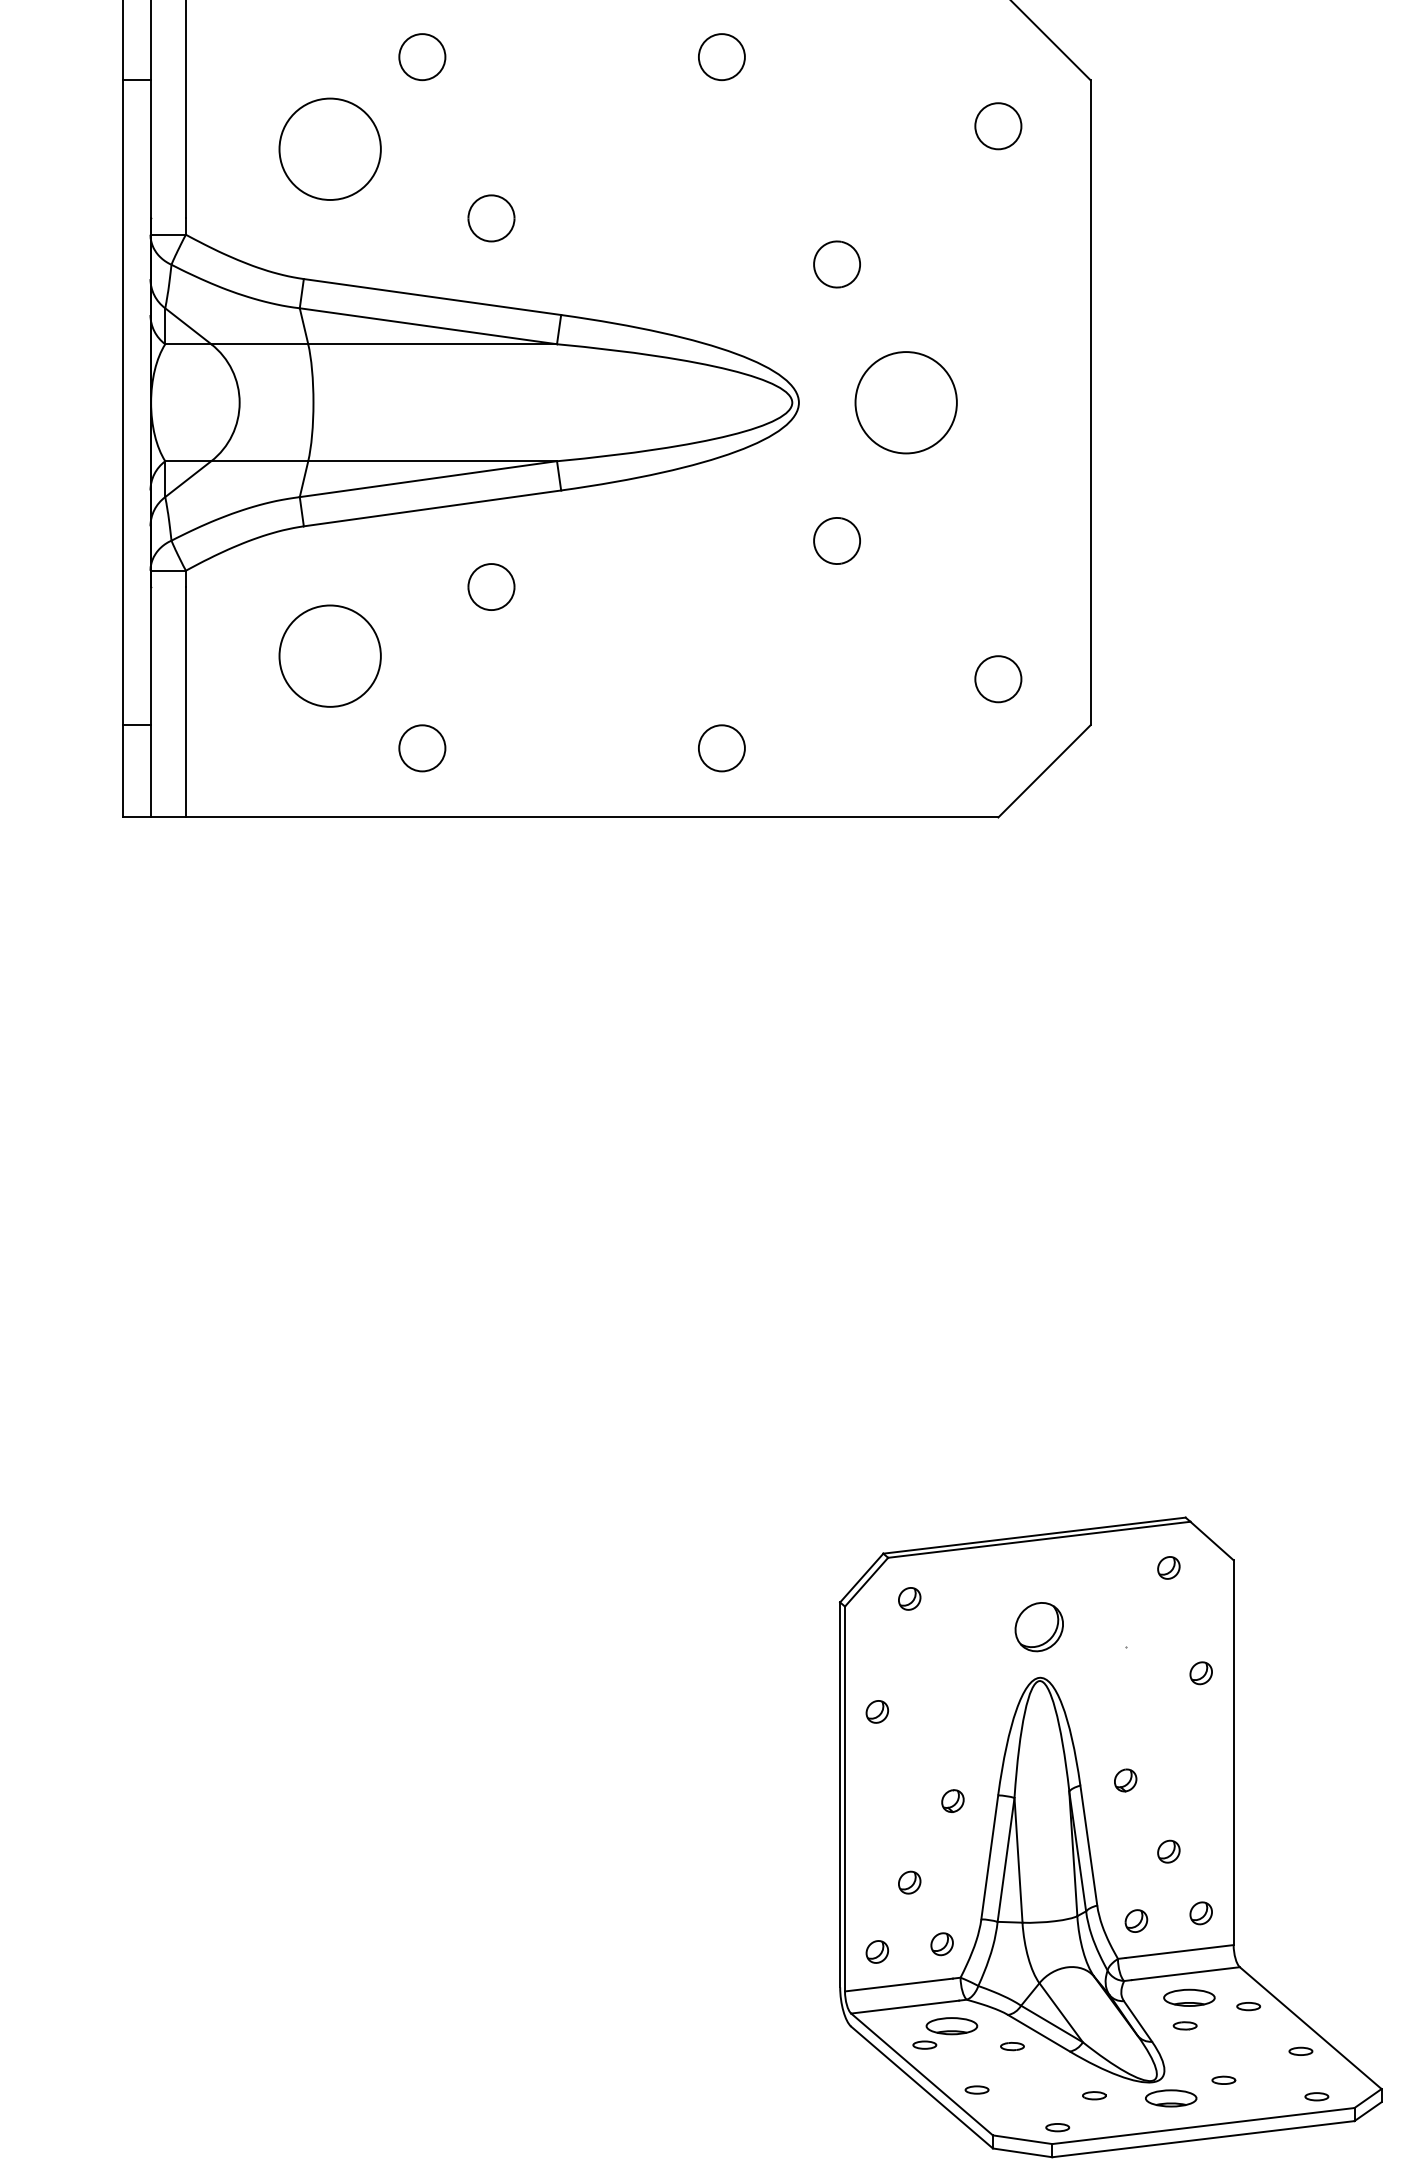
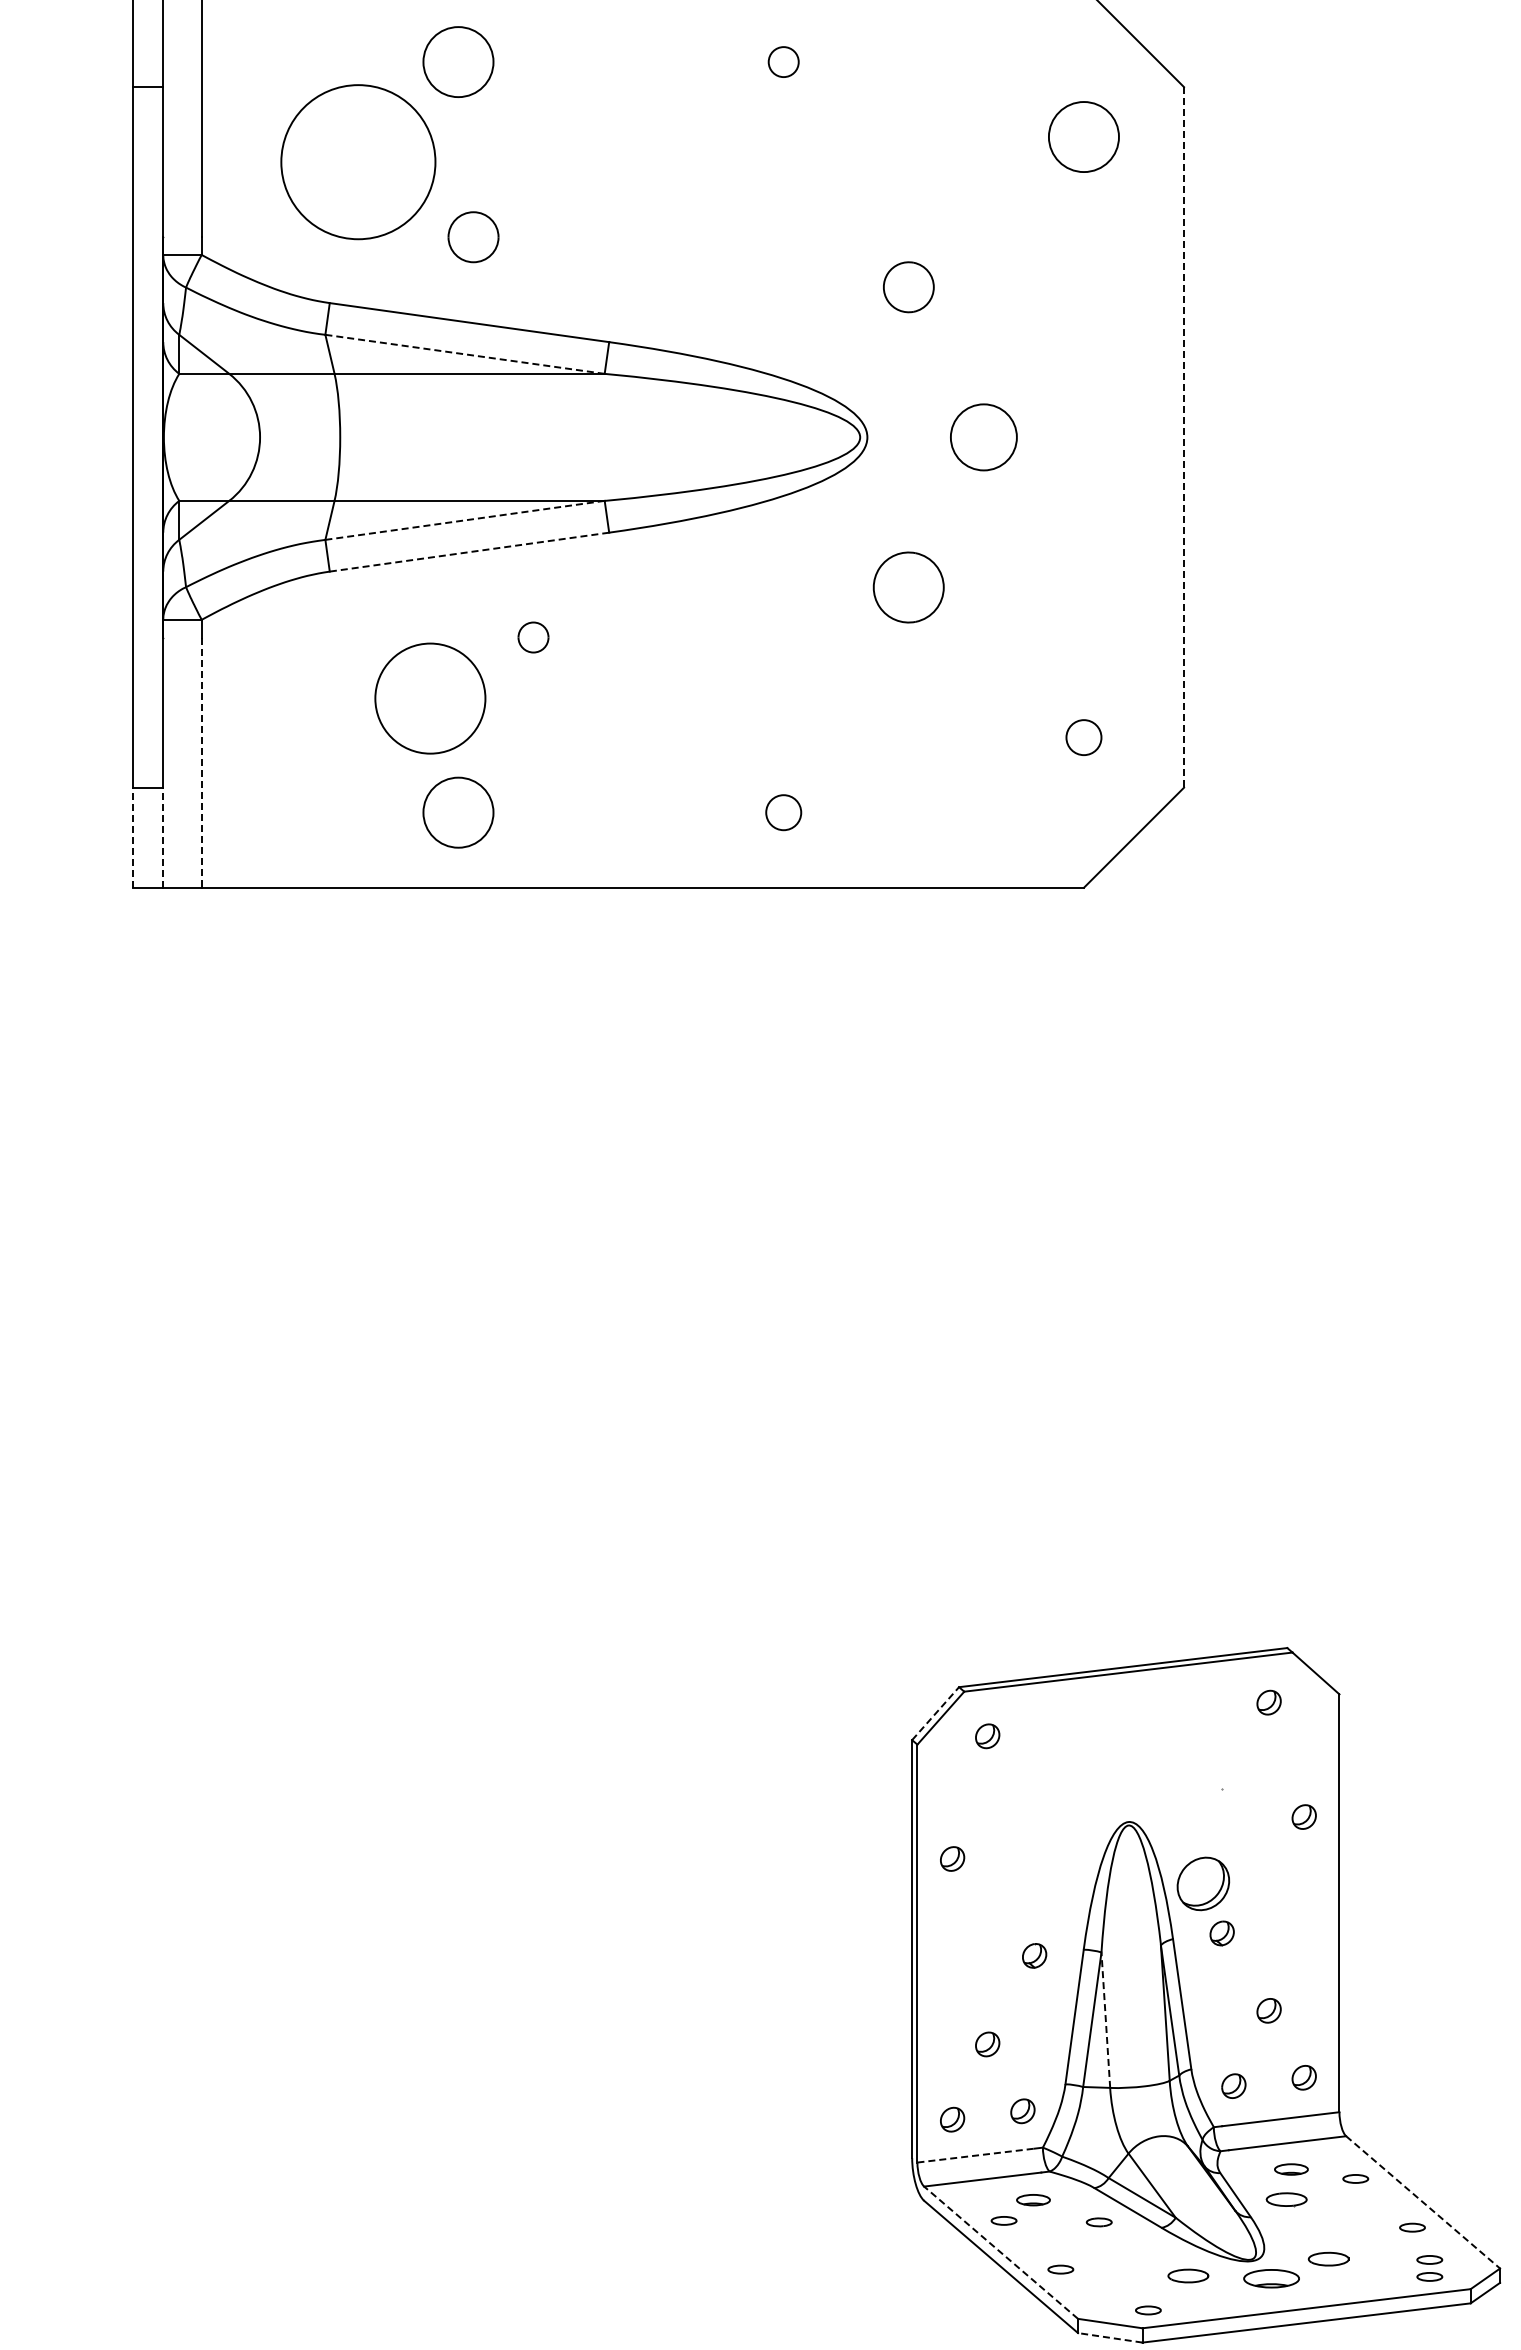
circle: (422, 57) -> (458, 62), size x1.4
circle: (721, 57) -> (783, 62), size x0.6
circle: (997, 126) -> (1083, 137), size x1.4
circle: (330, 149) -> (358, 162), size x1.4
part: (491, 218) -> (473, 237), moved
line: (427, 326) -> (464, 354), solid -> dashed
circle: (905, 402) -> (983, 437), size x0.6
line: (1090, 402) -> (1184, 437), solid -> dashed
line: (428, 479) -> (465, 520), solid -> dashed
line: (432, 508) -> (469, 552), solid -> dashed
part: (836, 540) -> (908, 587), size x1.4
part: (491, 587) -> (533, 637), size x0.6
circle: (330, 656) -> (430, 698), moved
circle: (997, 679) -> (1083, 737), size x0.7
line: (185, 703) -> (201, 763), solid -> dashed
circle: (422, 748) -> (458, 812), size x1.4
circle: (721, 748) -> (783, 812), size x0.7
line: (123, 771) -> (133, 837), solid -> dashed
line: (150, 771) -> (163, 837), solid -> dashed
line: (861, 1577) -> (935, 1713), solid -> dashed
part: (1039, 1626) -> (1203, 1883), moved
line: (1018, 1860) -> (1105, 2020), solid -> dashed
line: (899, 1984) -> (976, 2155), solid -> dashed
part: (1189, 1997) -> (1291, 2169), size x0.6
part: (951, 2025) -> (1033, 2199), size x0.6
part: (1184, 2026) -> (1286, 2200), size x1.6
line: (1311, 2028) -> (1423, 2202), solid -> dashed
line: (921, 2074) -> (1000, 2252), solid -> dashed
part: (1223, 2079) -> (1328, 2258), size x1.6
part: (1316, 2080) -> (1429, 2259), added
part: (1093, 2095) -> (1187, 2275), size x1.6
line: (1022, 2152) -> (1110, 2337), solid -> dashed

